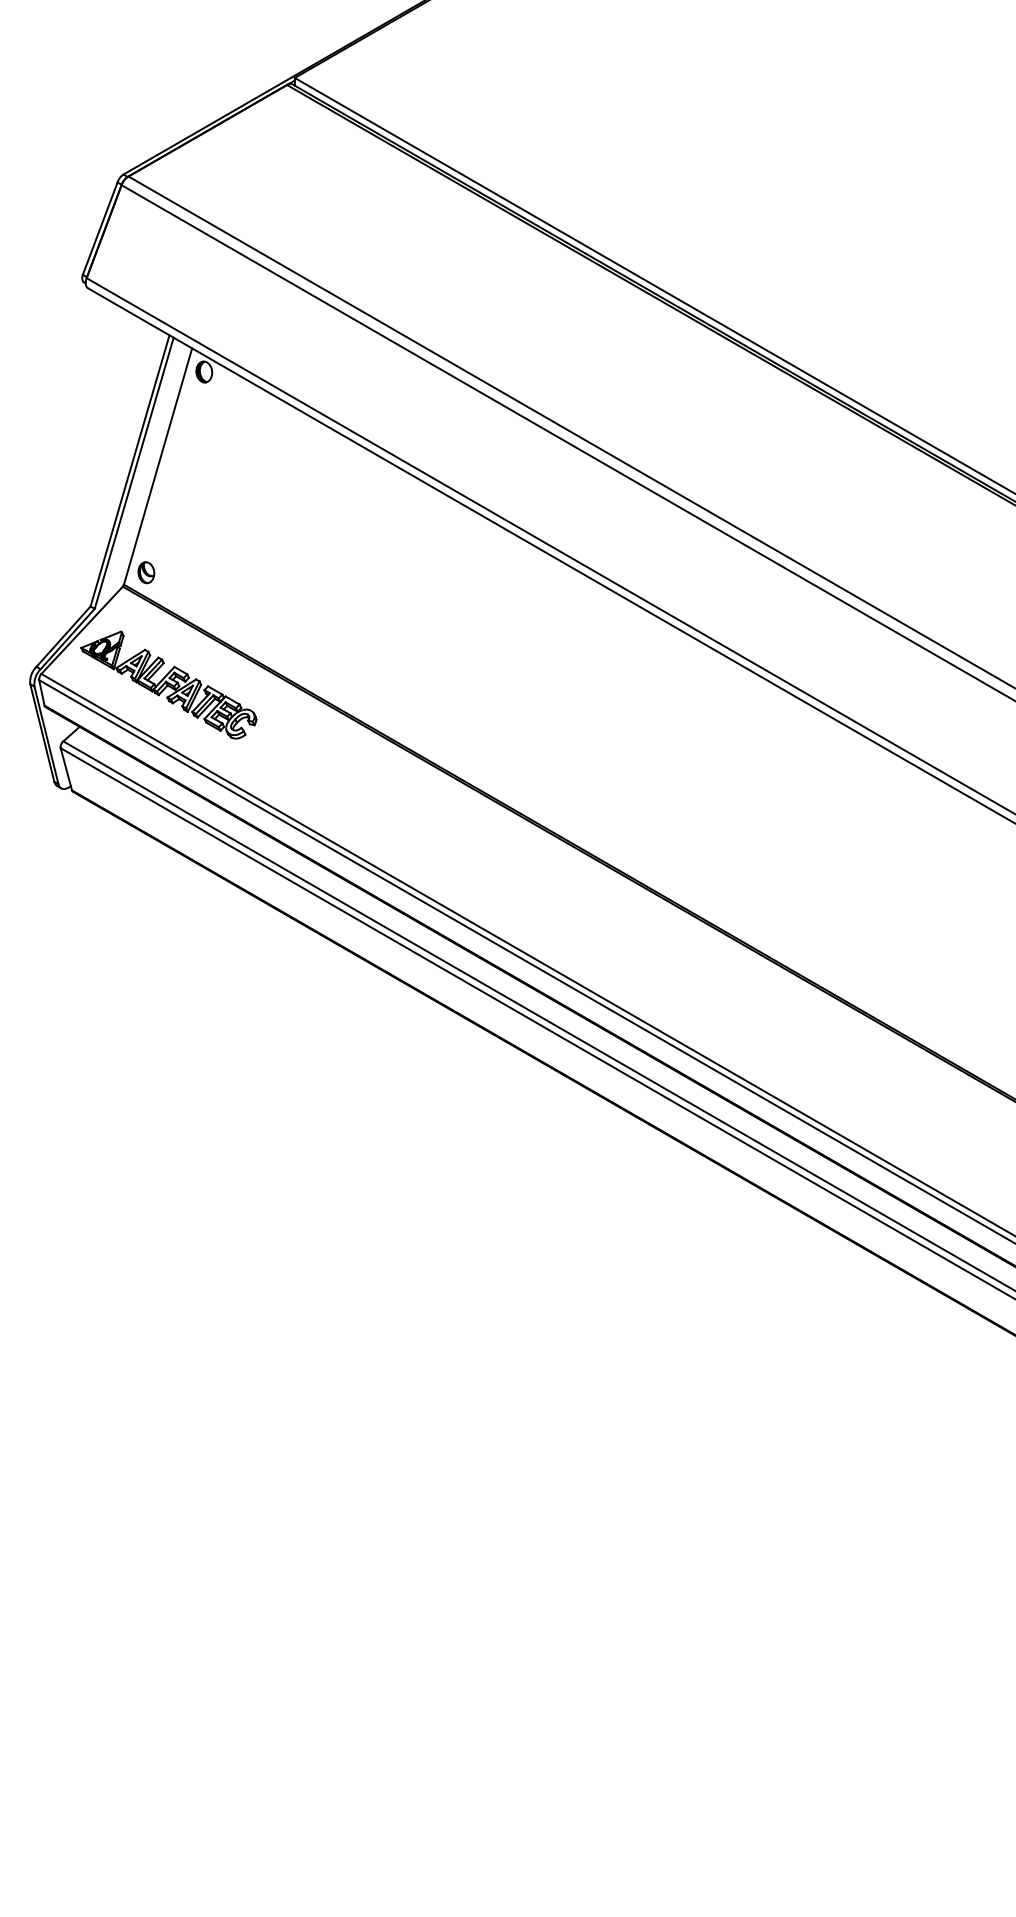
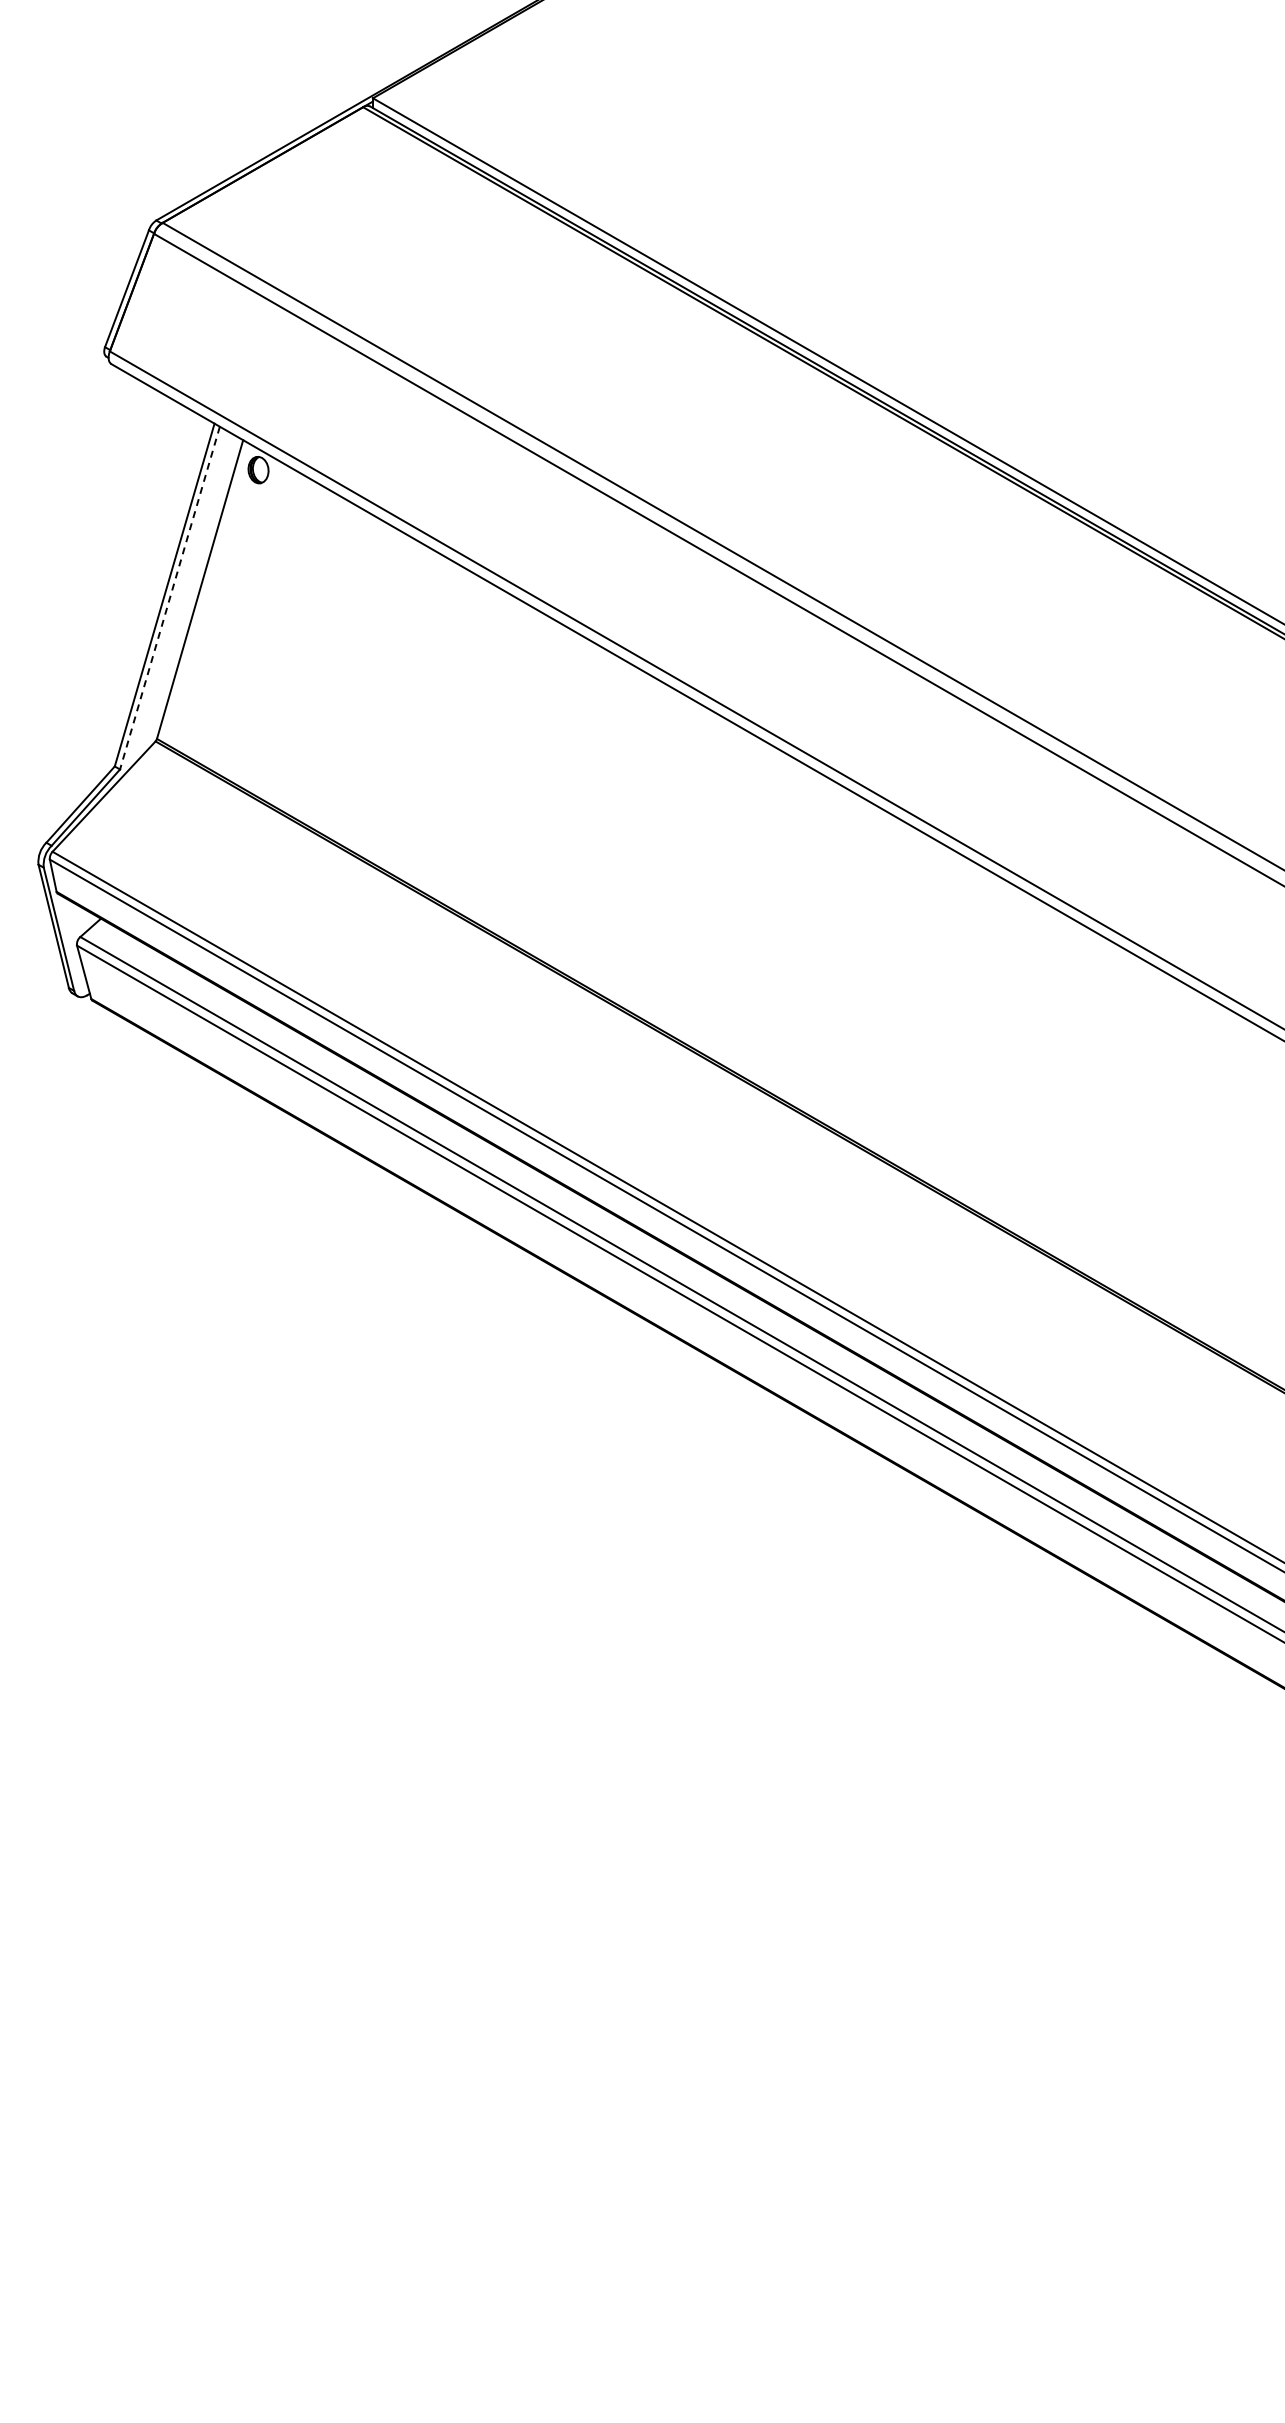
line: (133, 473) -> (169, 598), solid -> dashed
part: (146, 572) -> (185, 723), removed
part: (168, 684) -> (213, 865), removed

